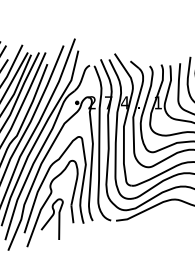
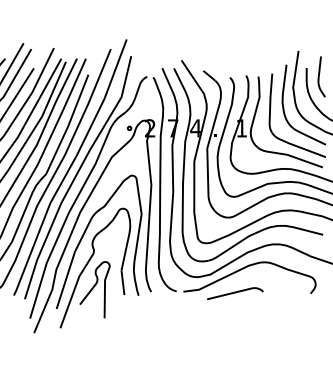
curve: (153, 222) -> (235, 293), added

